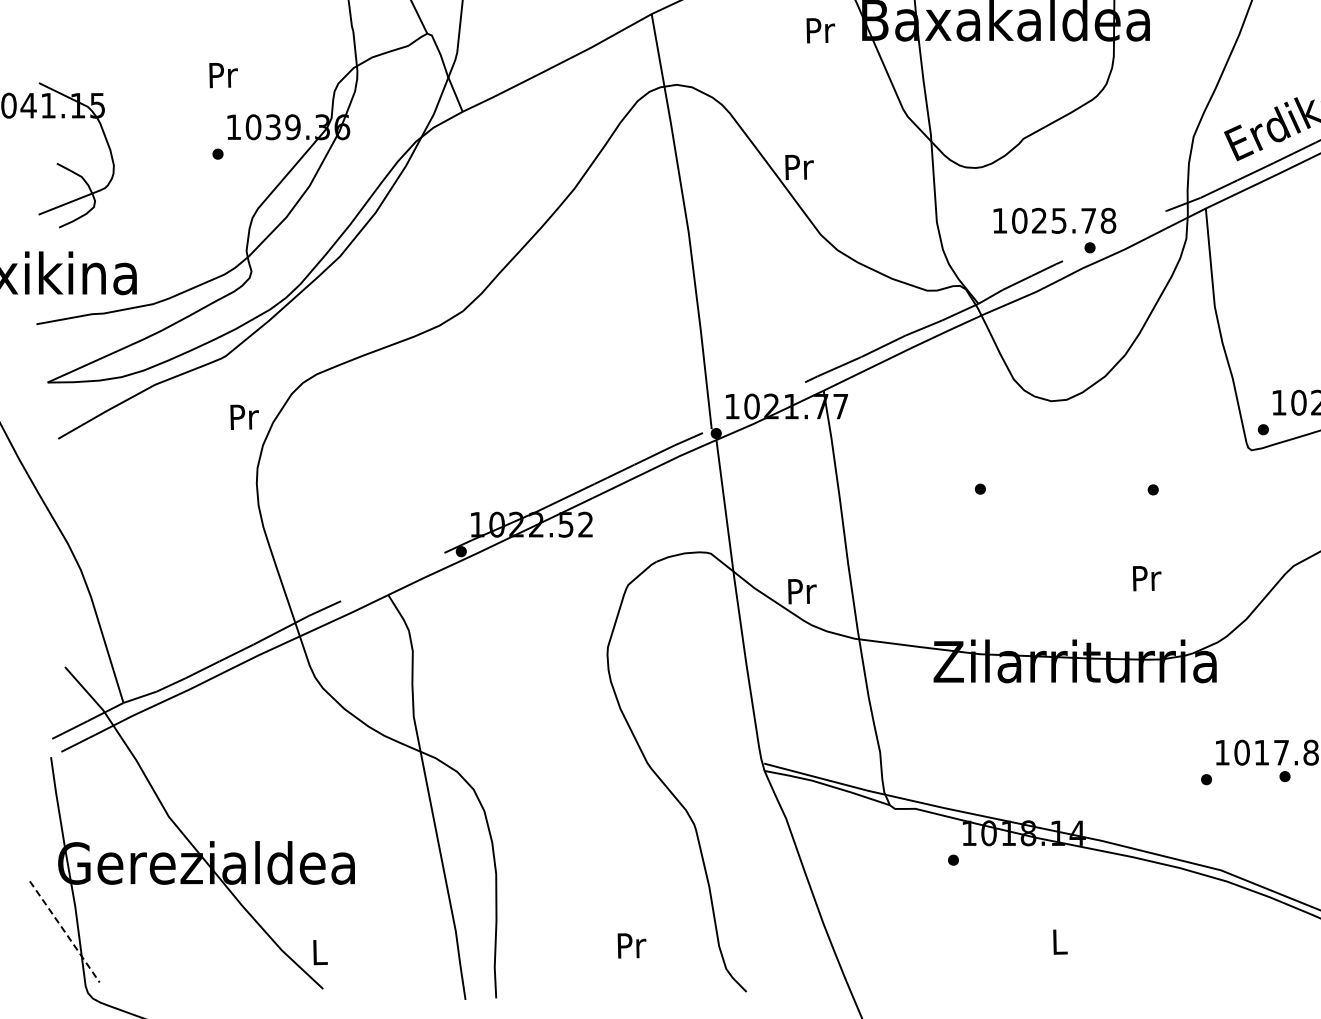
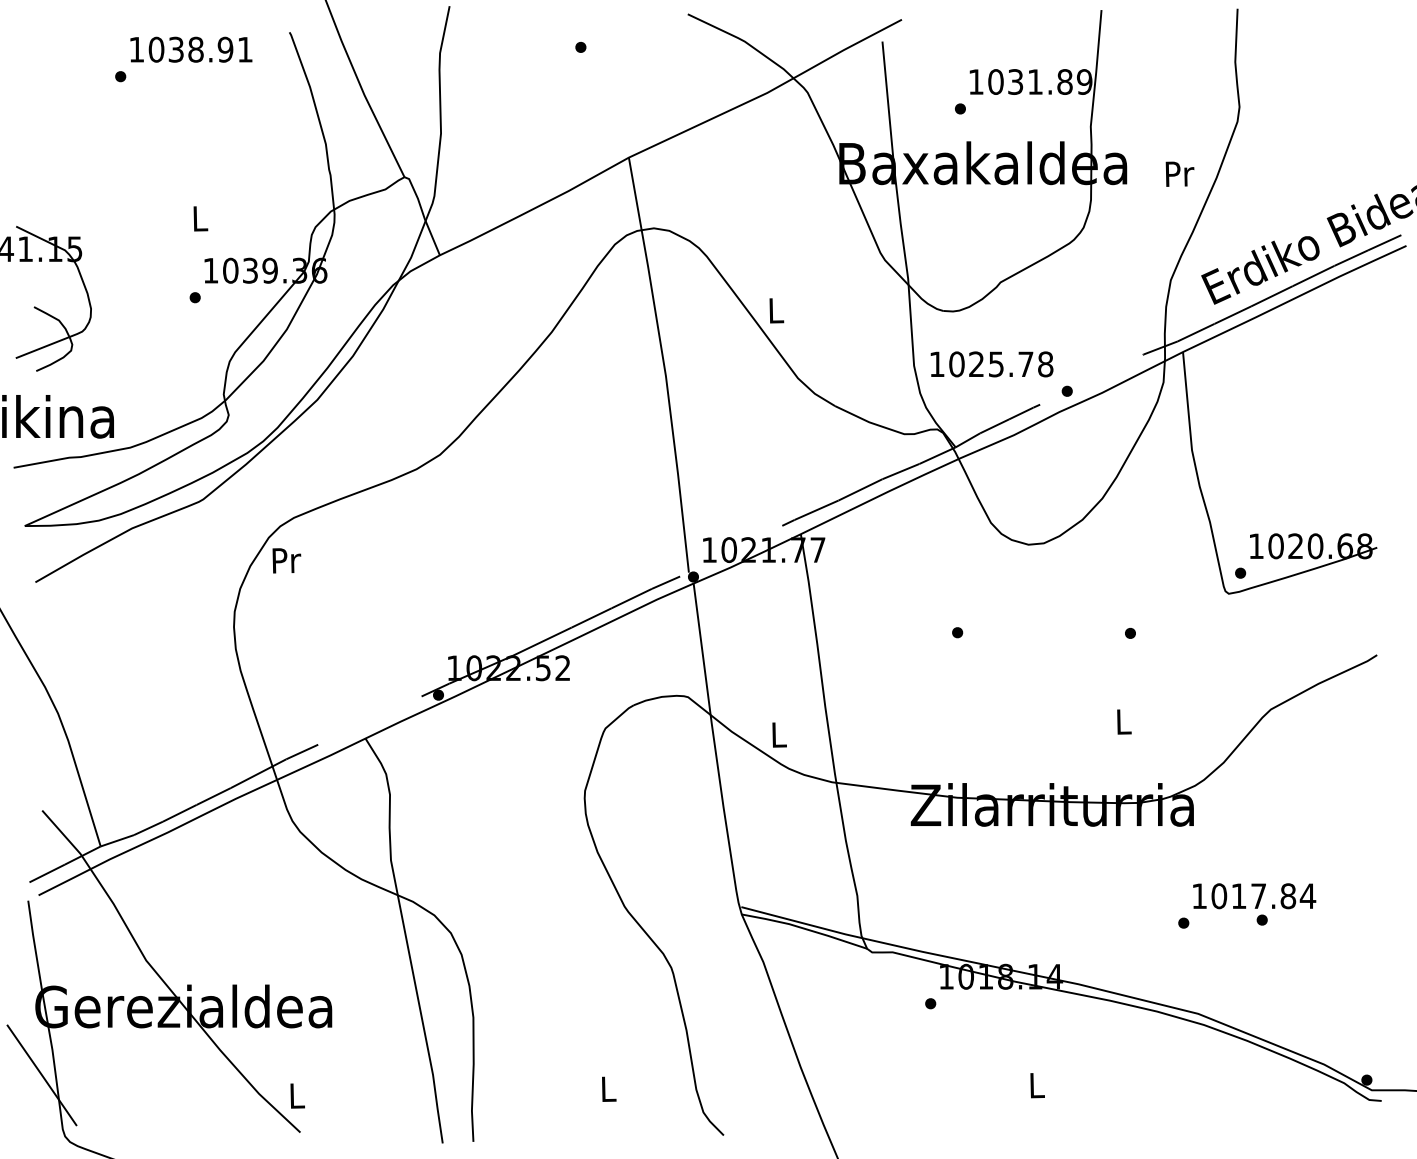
text: (820, 29) -> (1179, 173), moved
text: (223, 74) -> (200, 218), Pr -> L
text: (799, 166) -> (776, 310), Pr -> L
text: (1054, 220) -> (991, 364), moved
text: (244, 416) -> (286, 560), moved
text: (1147, 577) -> (1124, 721), Pr -> L
text: (802, 590) -> (779, 734), Pr -> L
line: (65, 932) -> (42, 1076), dashed -> solid
text: (632, 945) -> (609, 1089), Pr -> L

